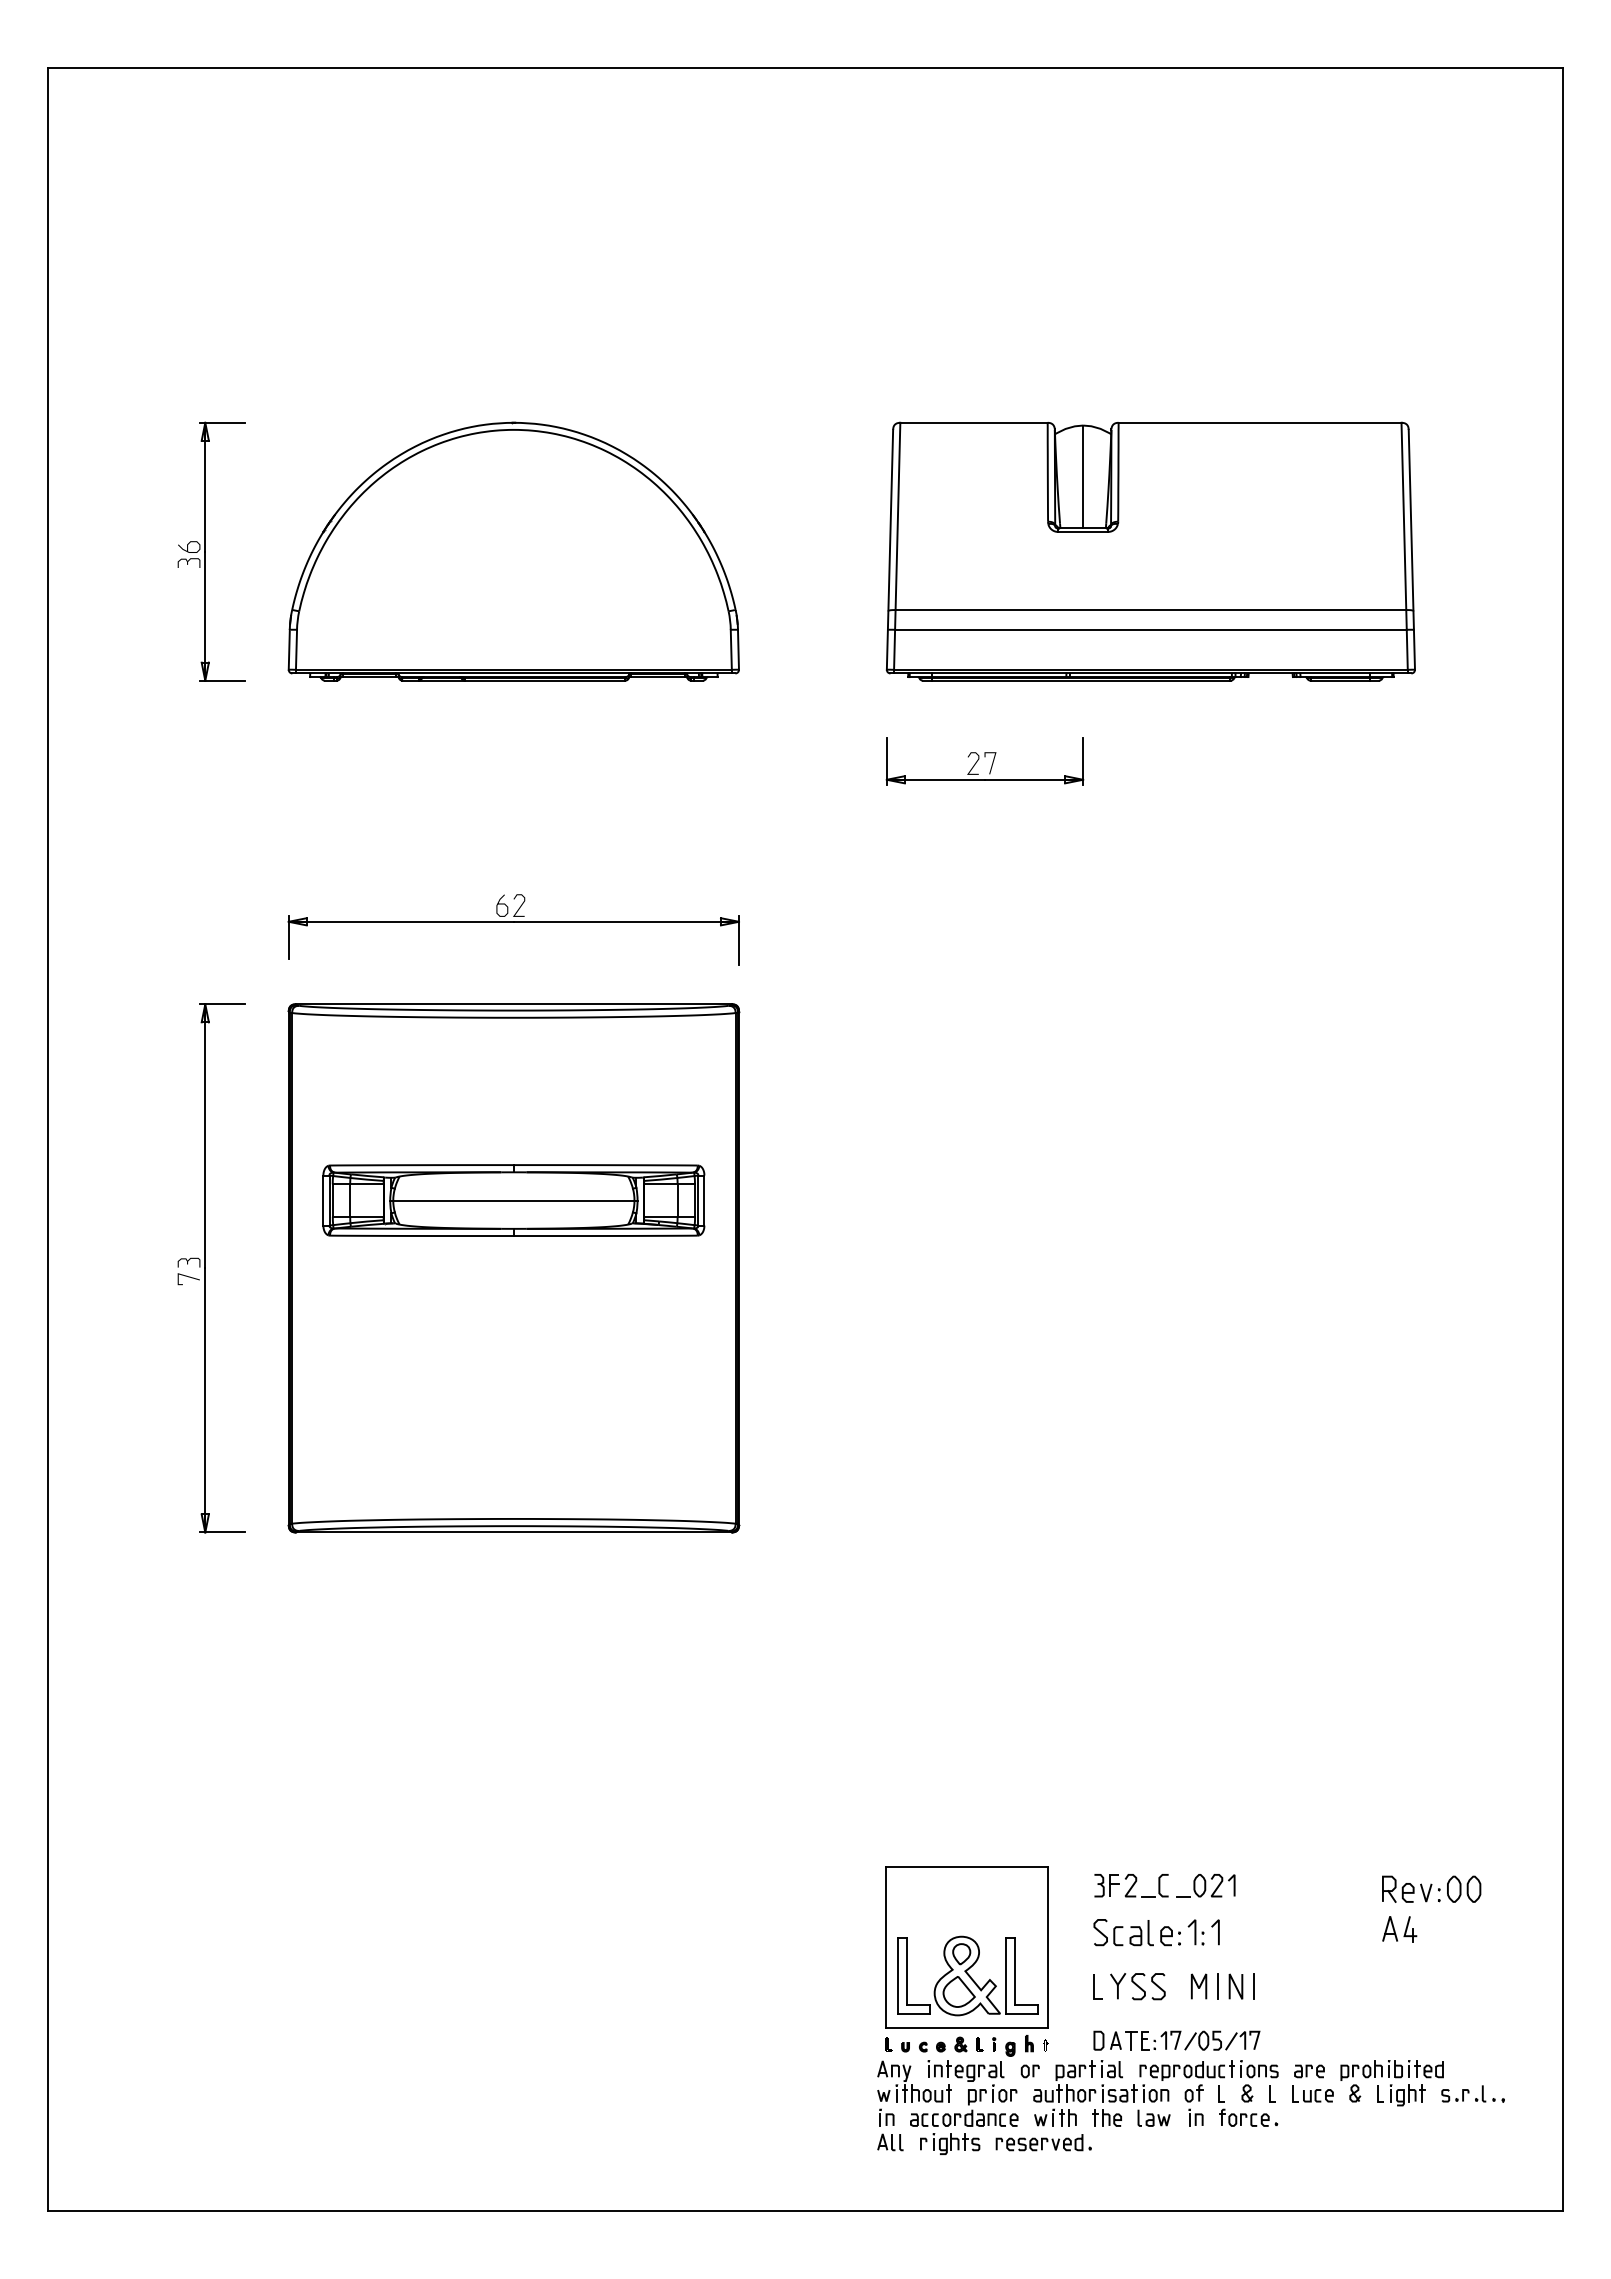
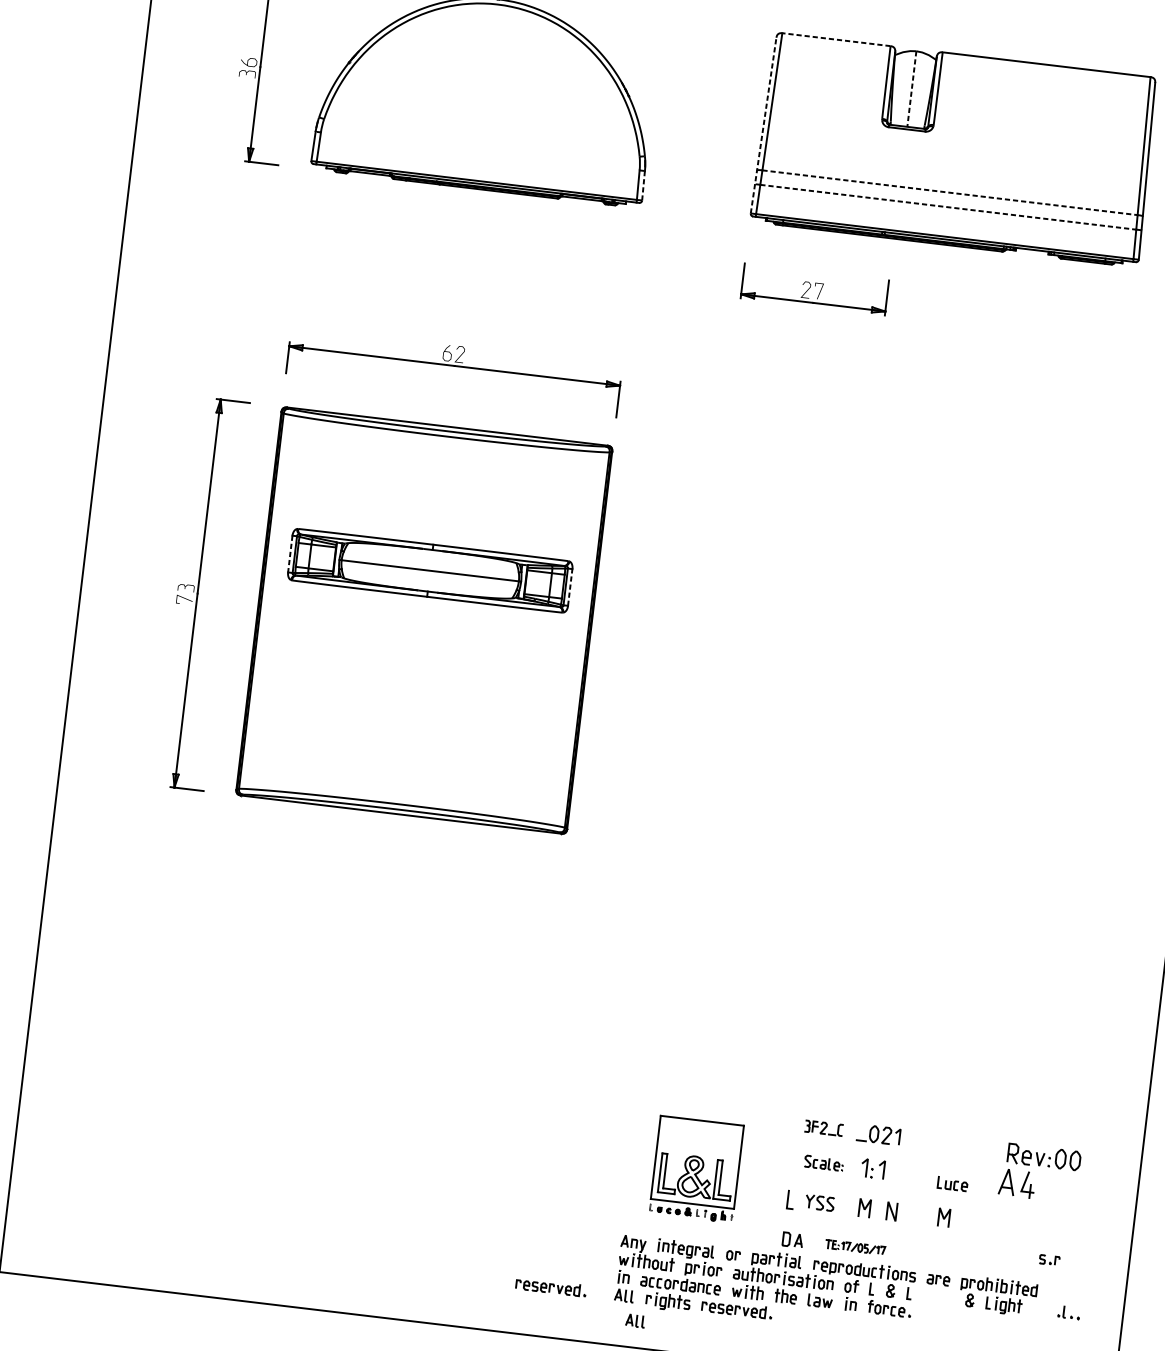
line: (973, 422) -> (836, 39), solid -> dashed
line: (1083, 477) -> (912, 89), solid -> dashed
line: (890, 549) -> (764, 125), solid -> dashed
line: (1151, 610) -> (950, 193), solid -> dashed
line: (1150, 629) -> (948, 206), solid -> dashed
line: (738, 649) -> (643, 185), solid -> dashed
line: (323, 1200) -> (290, 554), solid -> dashed
line: (704, 1200) -> (570, 587), solid -> dashed
part: (1131, 1885) -> (824, 1128), size x0.7
part: (1399, 1929) -> (1017, 1183), size x1.4
part: (1136, 1932) -> (823, 1163), size x0.6
part: (966, 1961) -> (696, 1169), size x0.7
part: (1137, 1986) -> (819, 1202), size x0.7
line: (1218, 1986) -> (879, 1209), removed
line: (1254, 1986) -> (905, 1213), removed
line: (1306, 1986) -> (943, 1217), added
part: (1192, 2040) -> (855, 1247), size x0.6
part: (1312, 2093) -> (952, 1183), moved
part: (1455, 2095) -> (1049, 1260), moved
part: (790, 2142) -> (550, 1287), added
part: (909, 2174) -> (635, 1320), added

